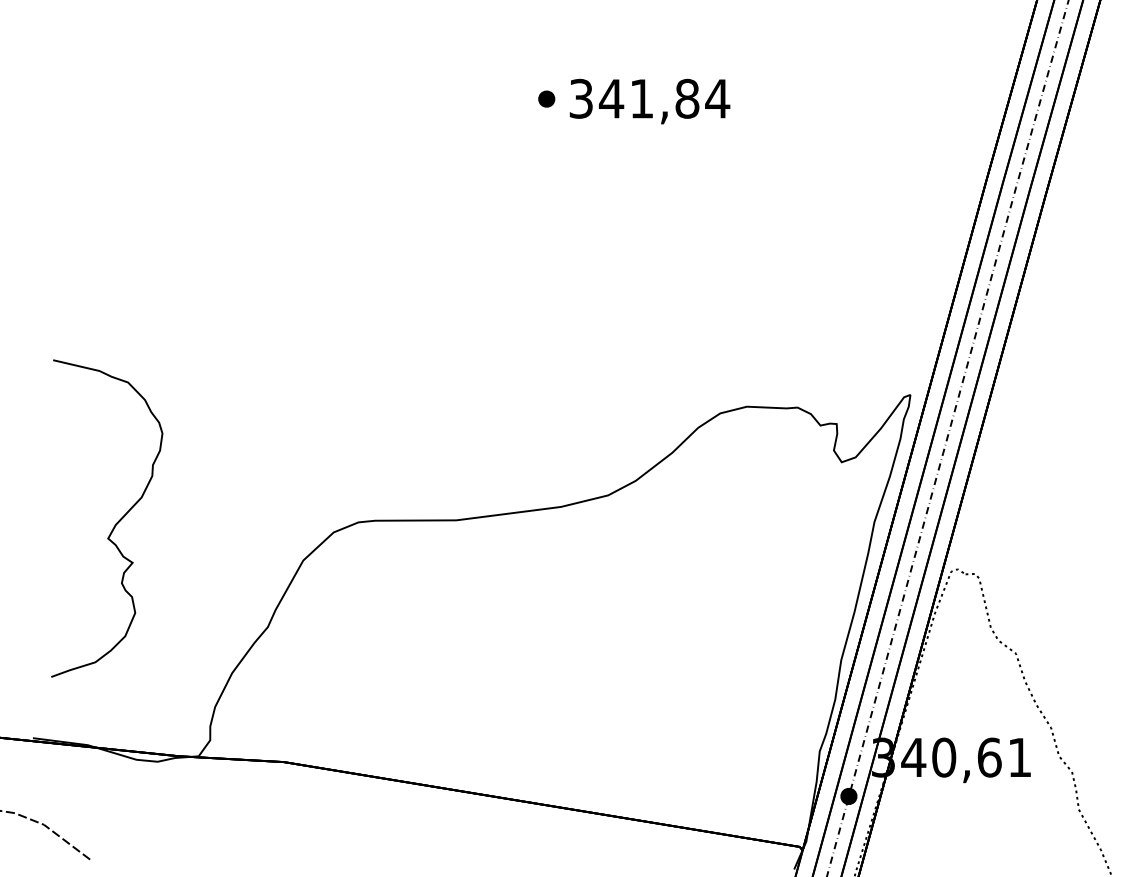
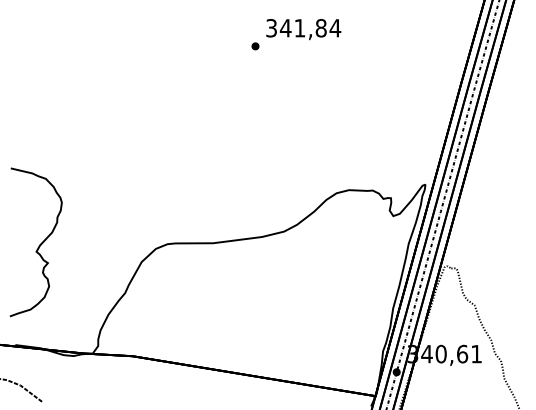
text: (649, 101) -> (303, 29), moved
curve: (114, 523) -> (39, 244), moved

